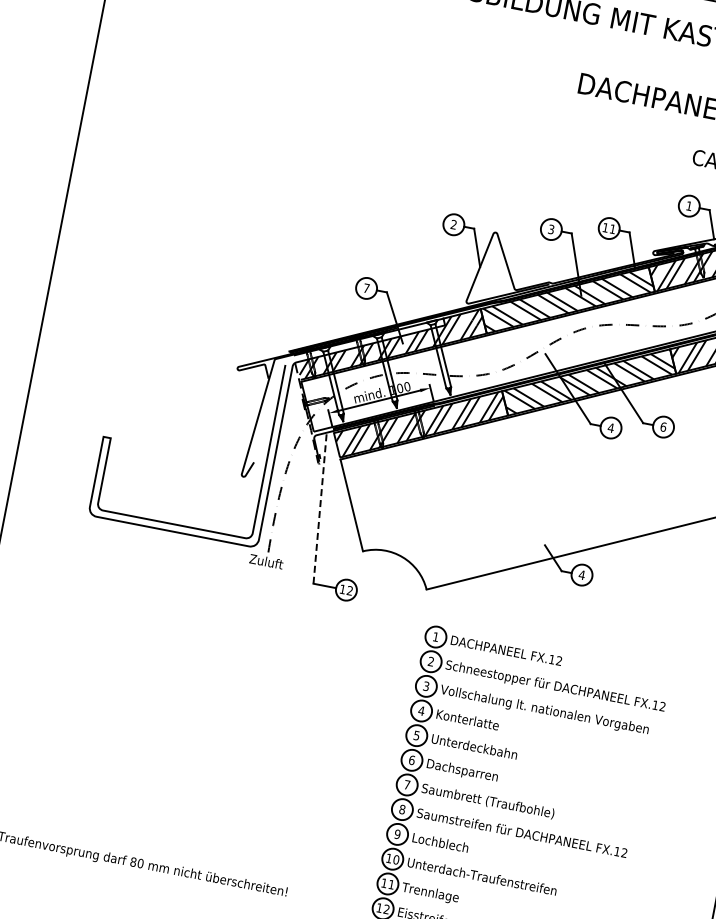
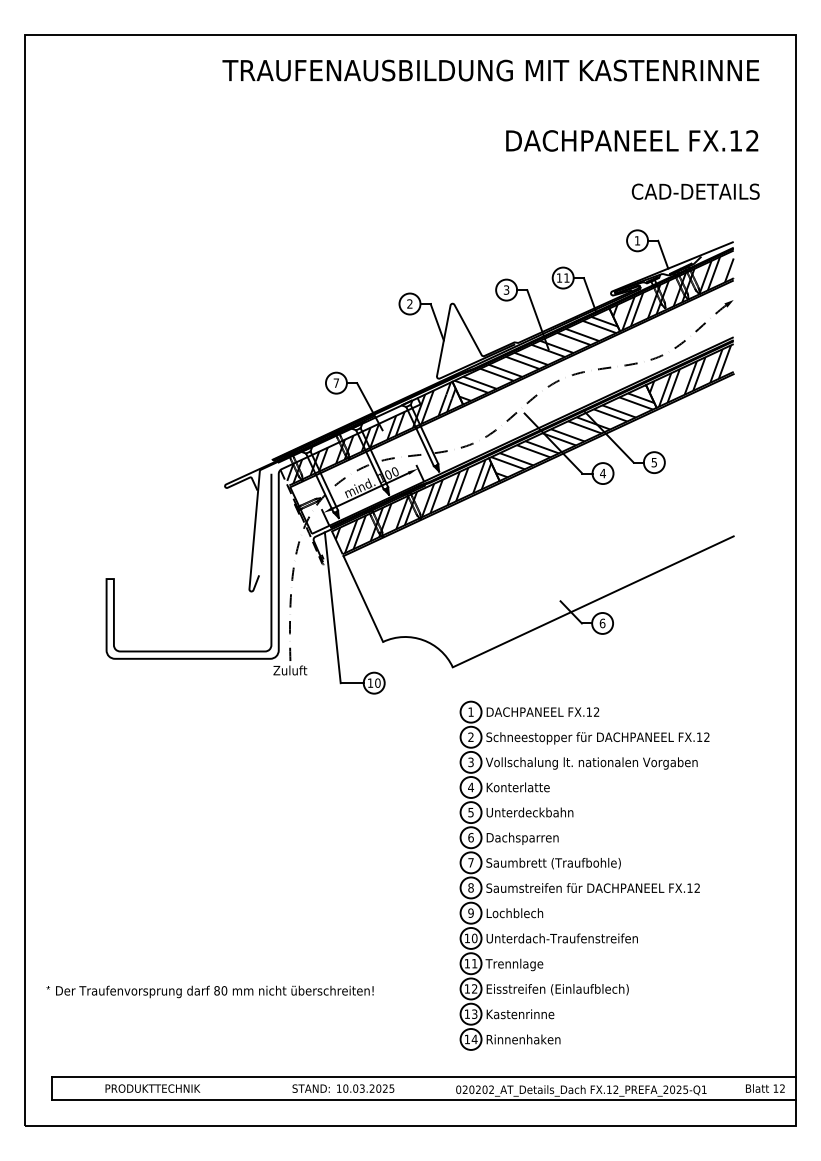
text: (663, 426) -> (654, 462), 6 -> 5
line: (319, 507) -> (332, 607), dashed -> solid
text: (581, 575) -> (602, 623), 4 -> 6
text: (349, 590) -> (377, 682), 12 -> 10

